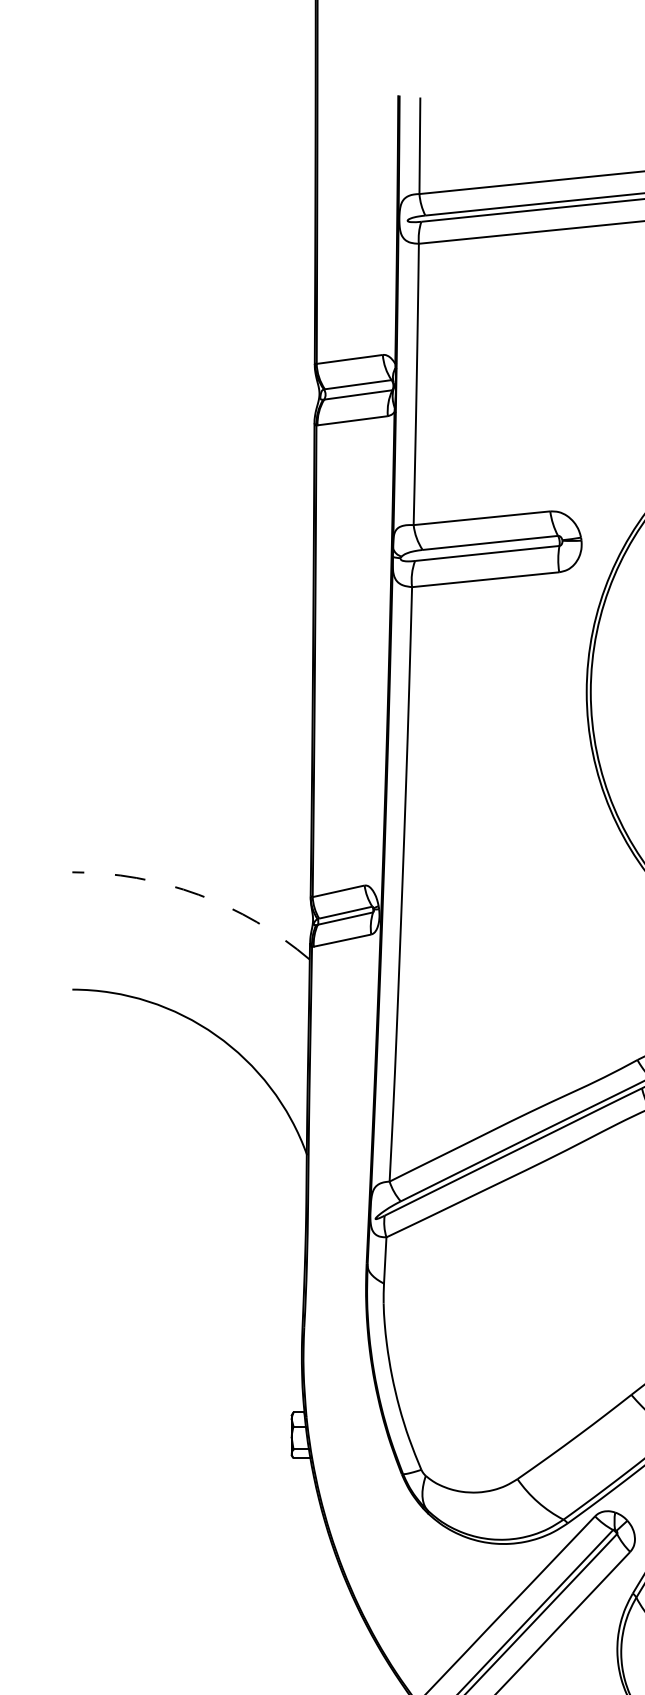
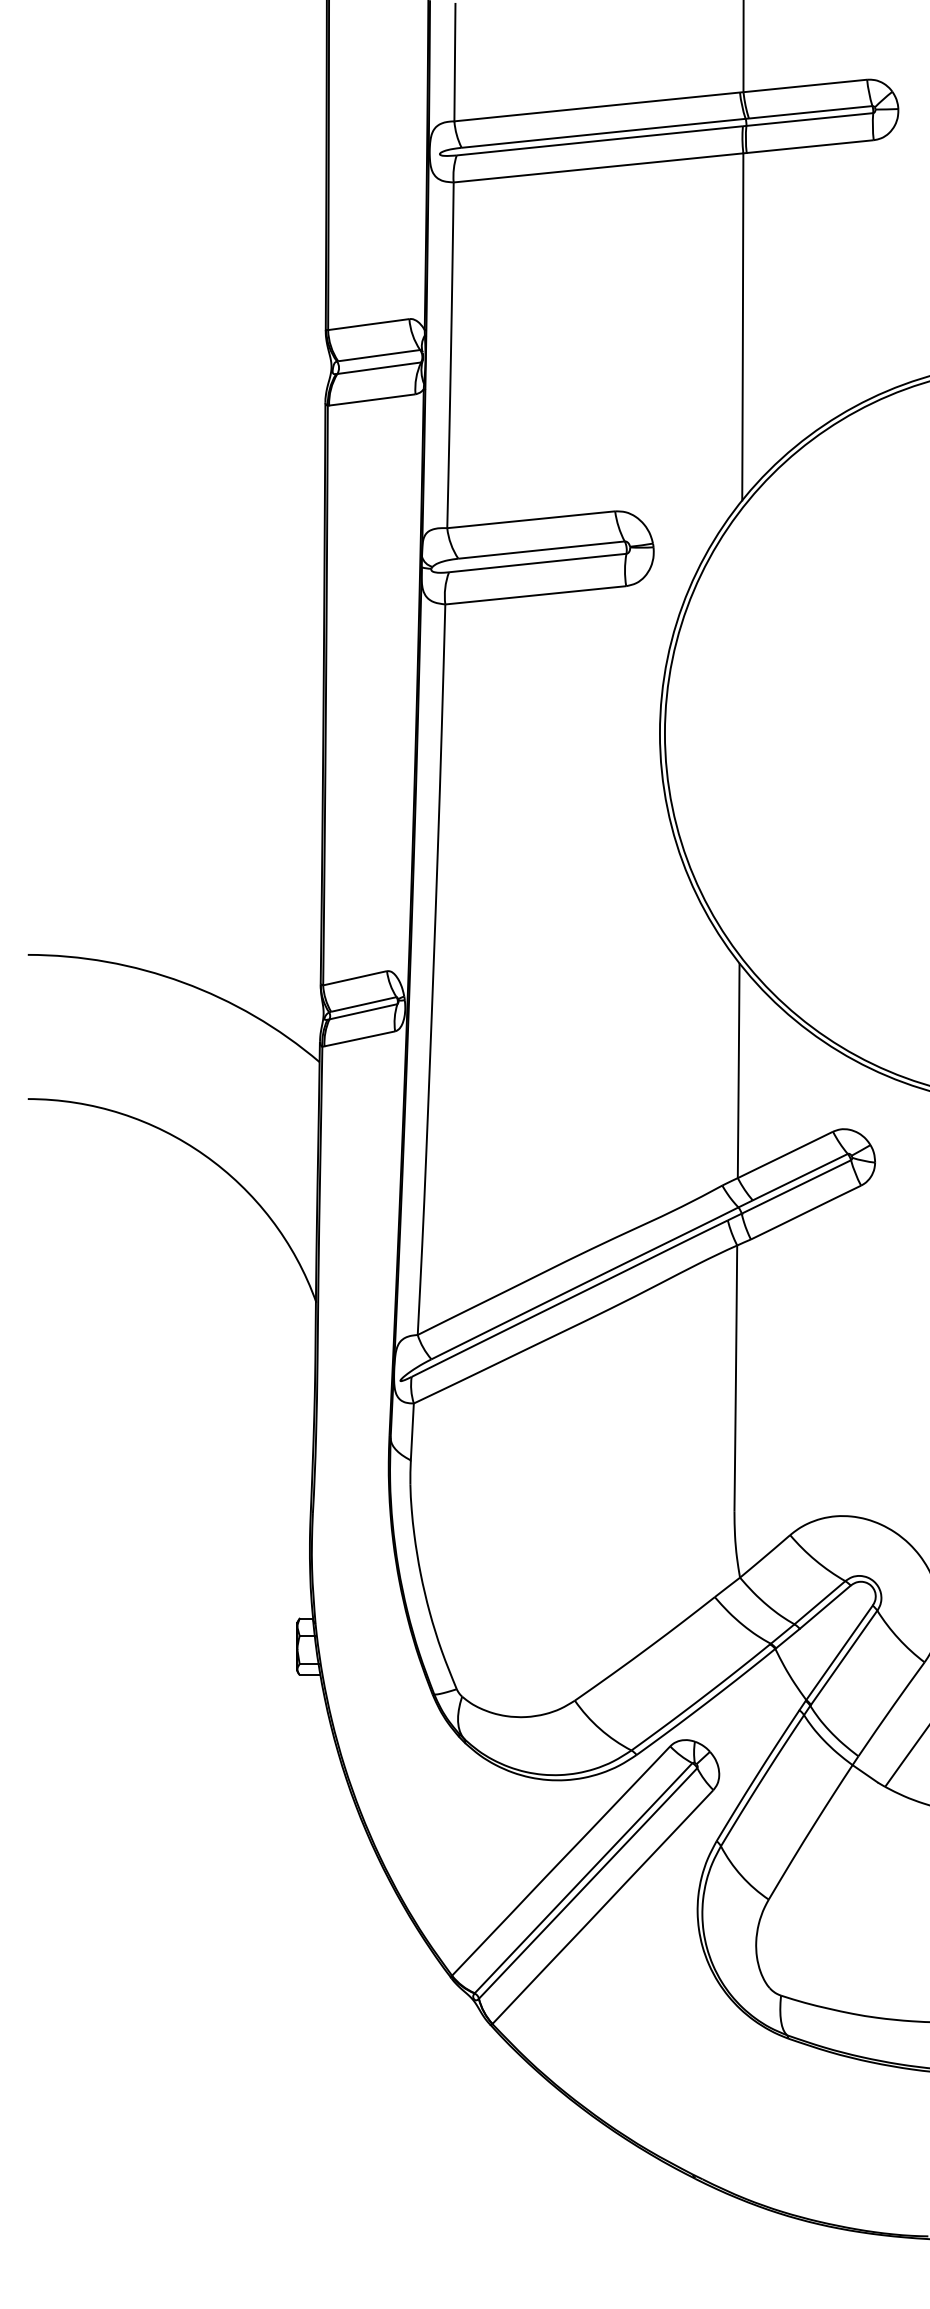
arc: (199, 894) -> (183, 982), dashed -> solid

